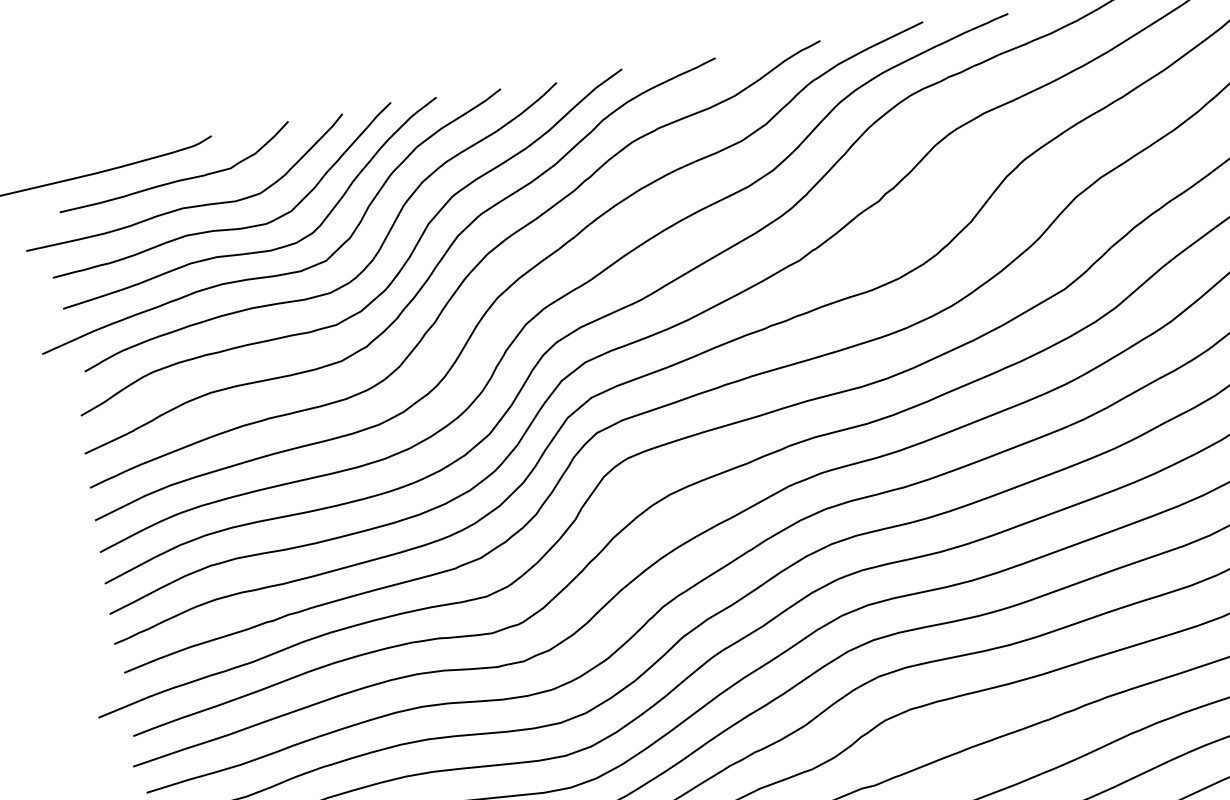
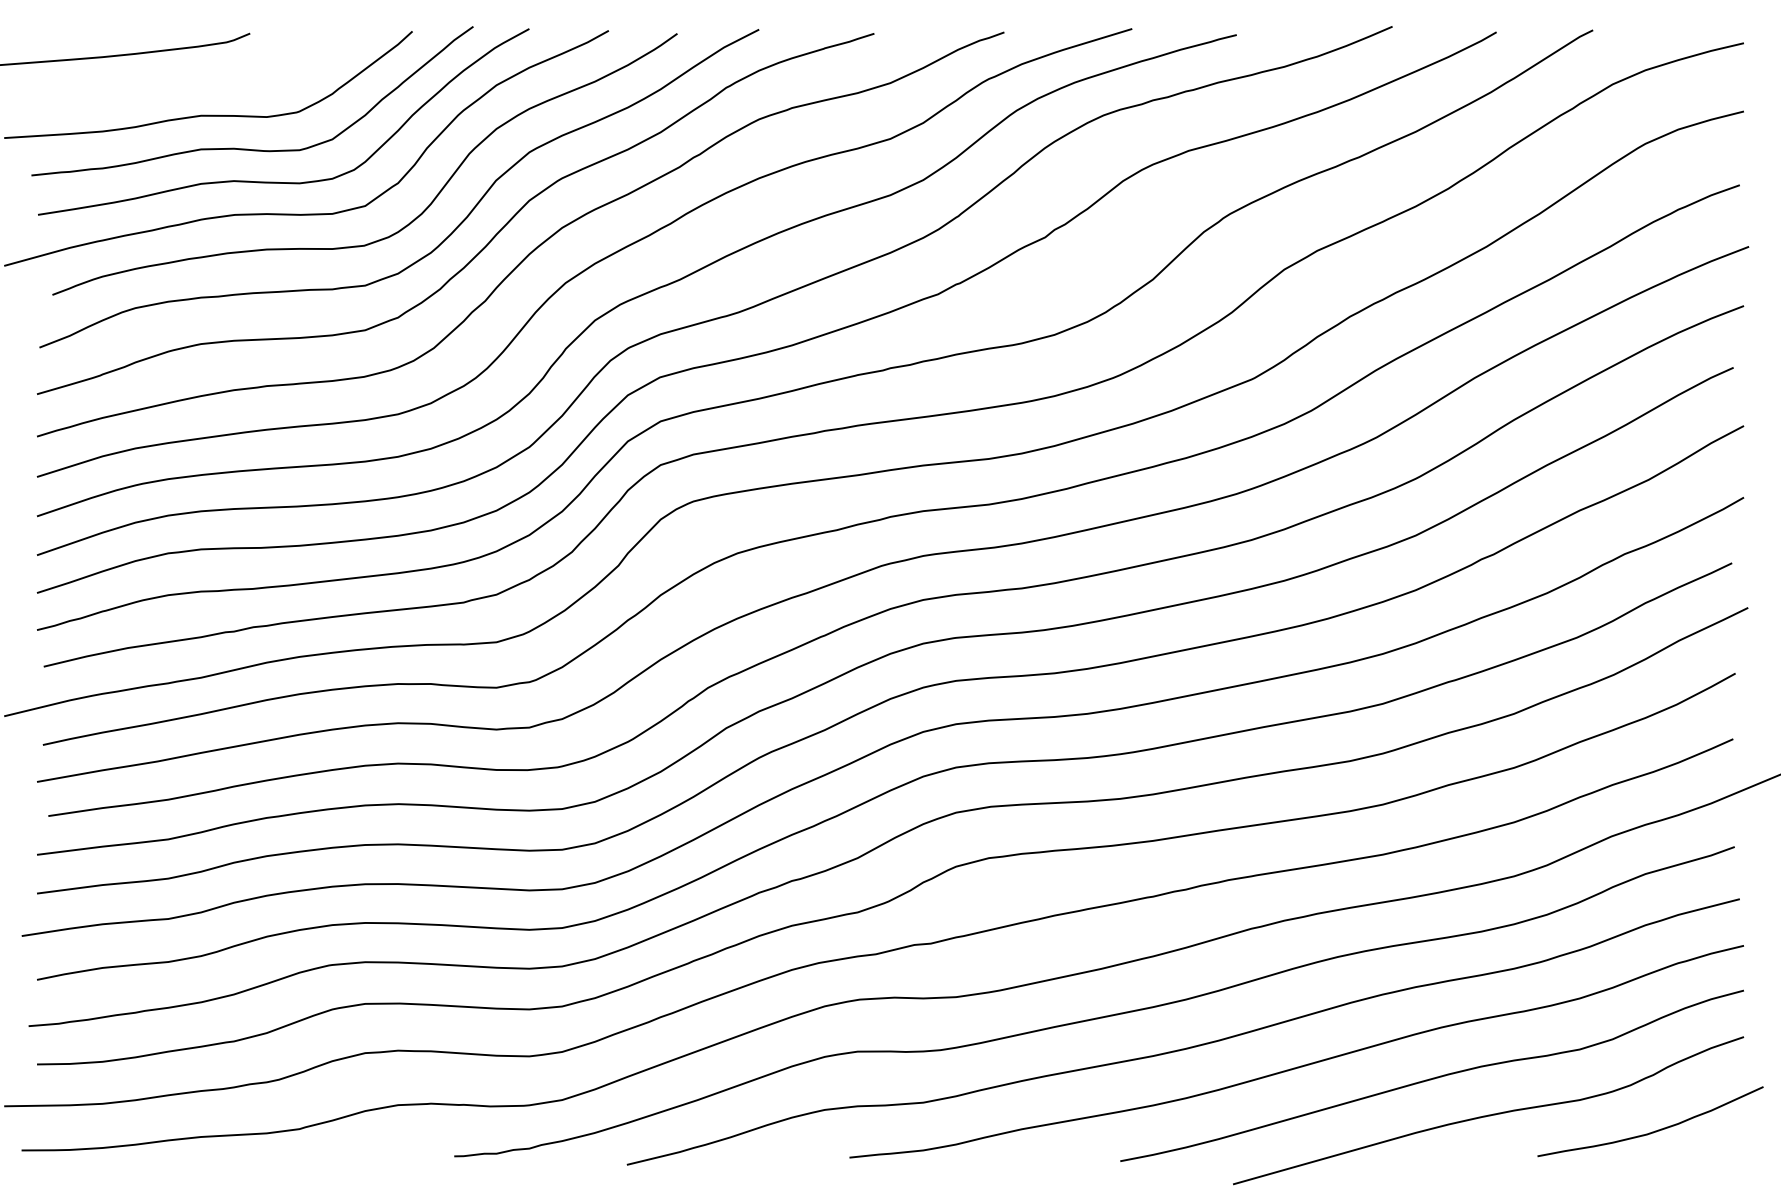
curve: (177, 180) -> (200, 80), removed

